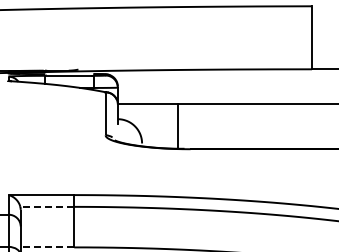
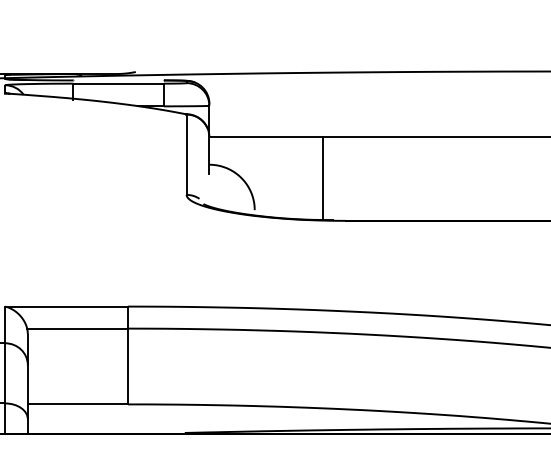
line: (47, 206) -> (77, 327), dashed -> solid
line: (47, 247) -> (77, 404), dashed -> solid

